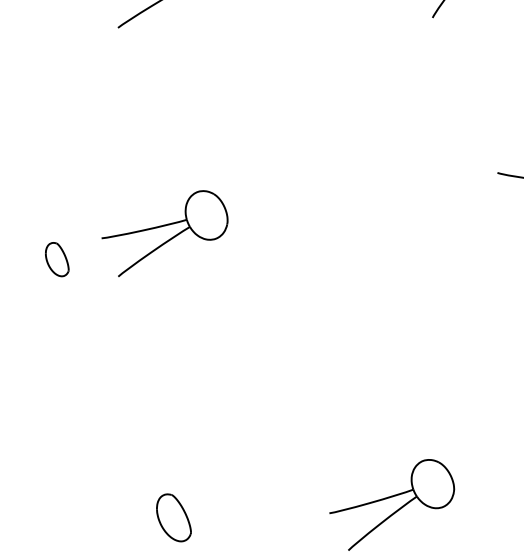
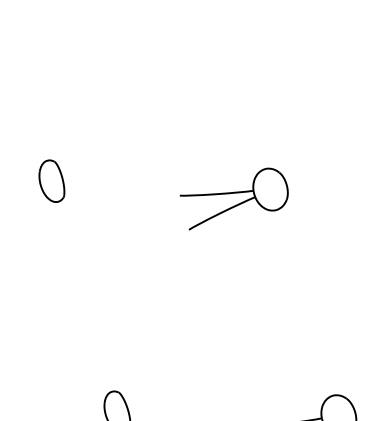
part: (161, 227) -> (231, 194), moved
part: (57, 259) -> (52, 181), size x1.43

